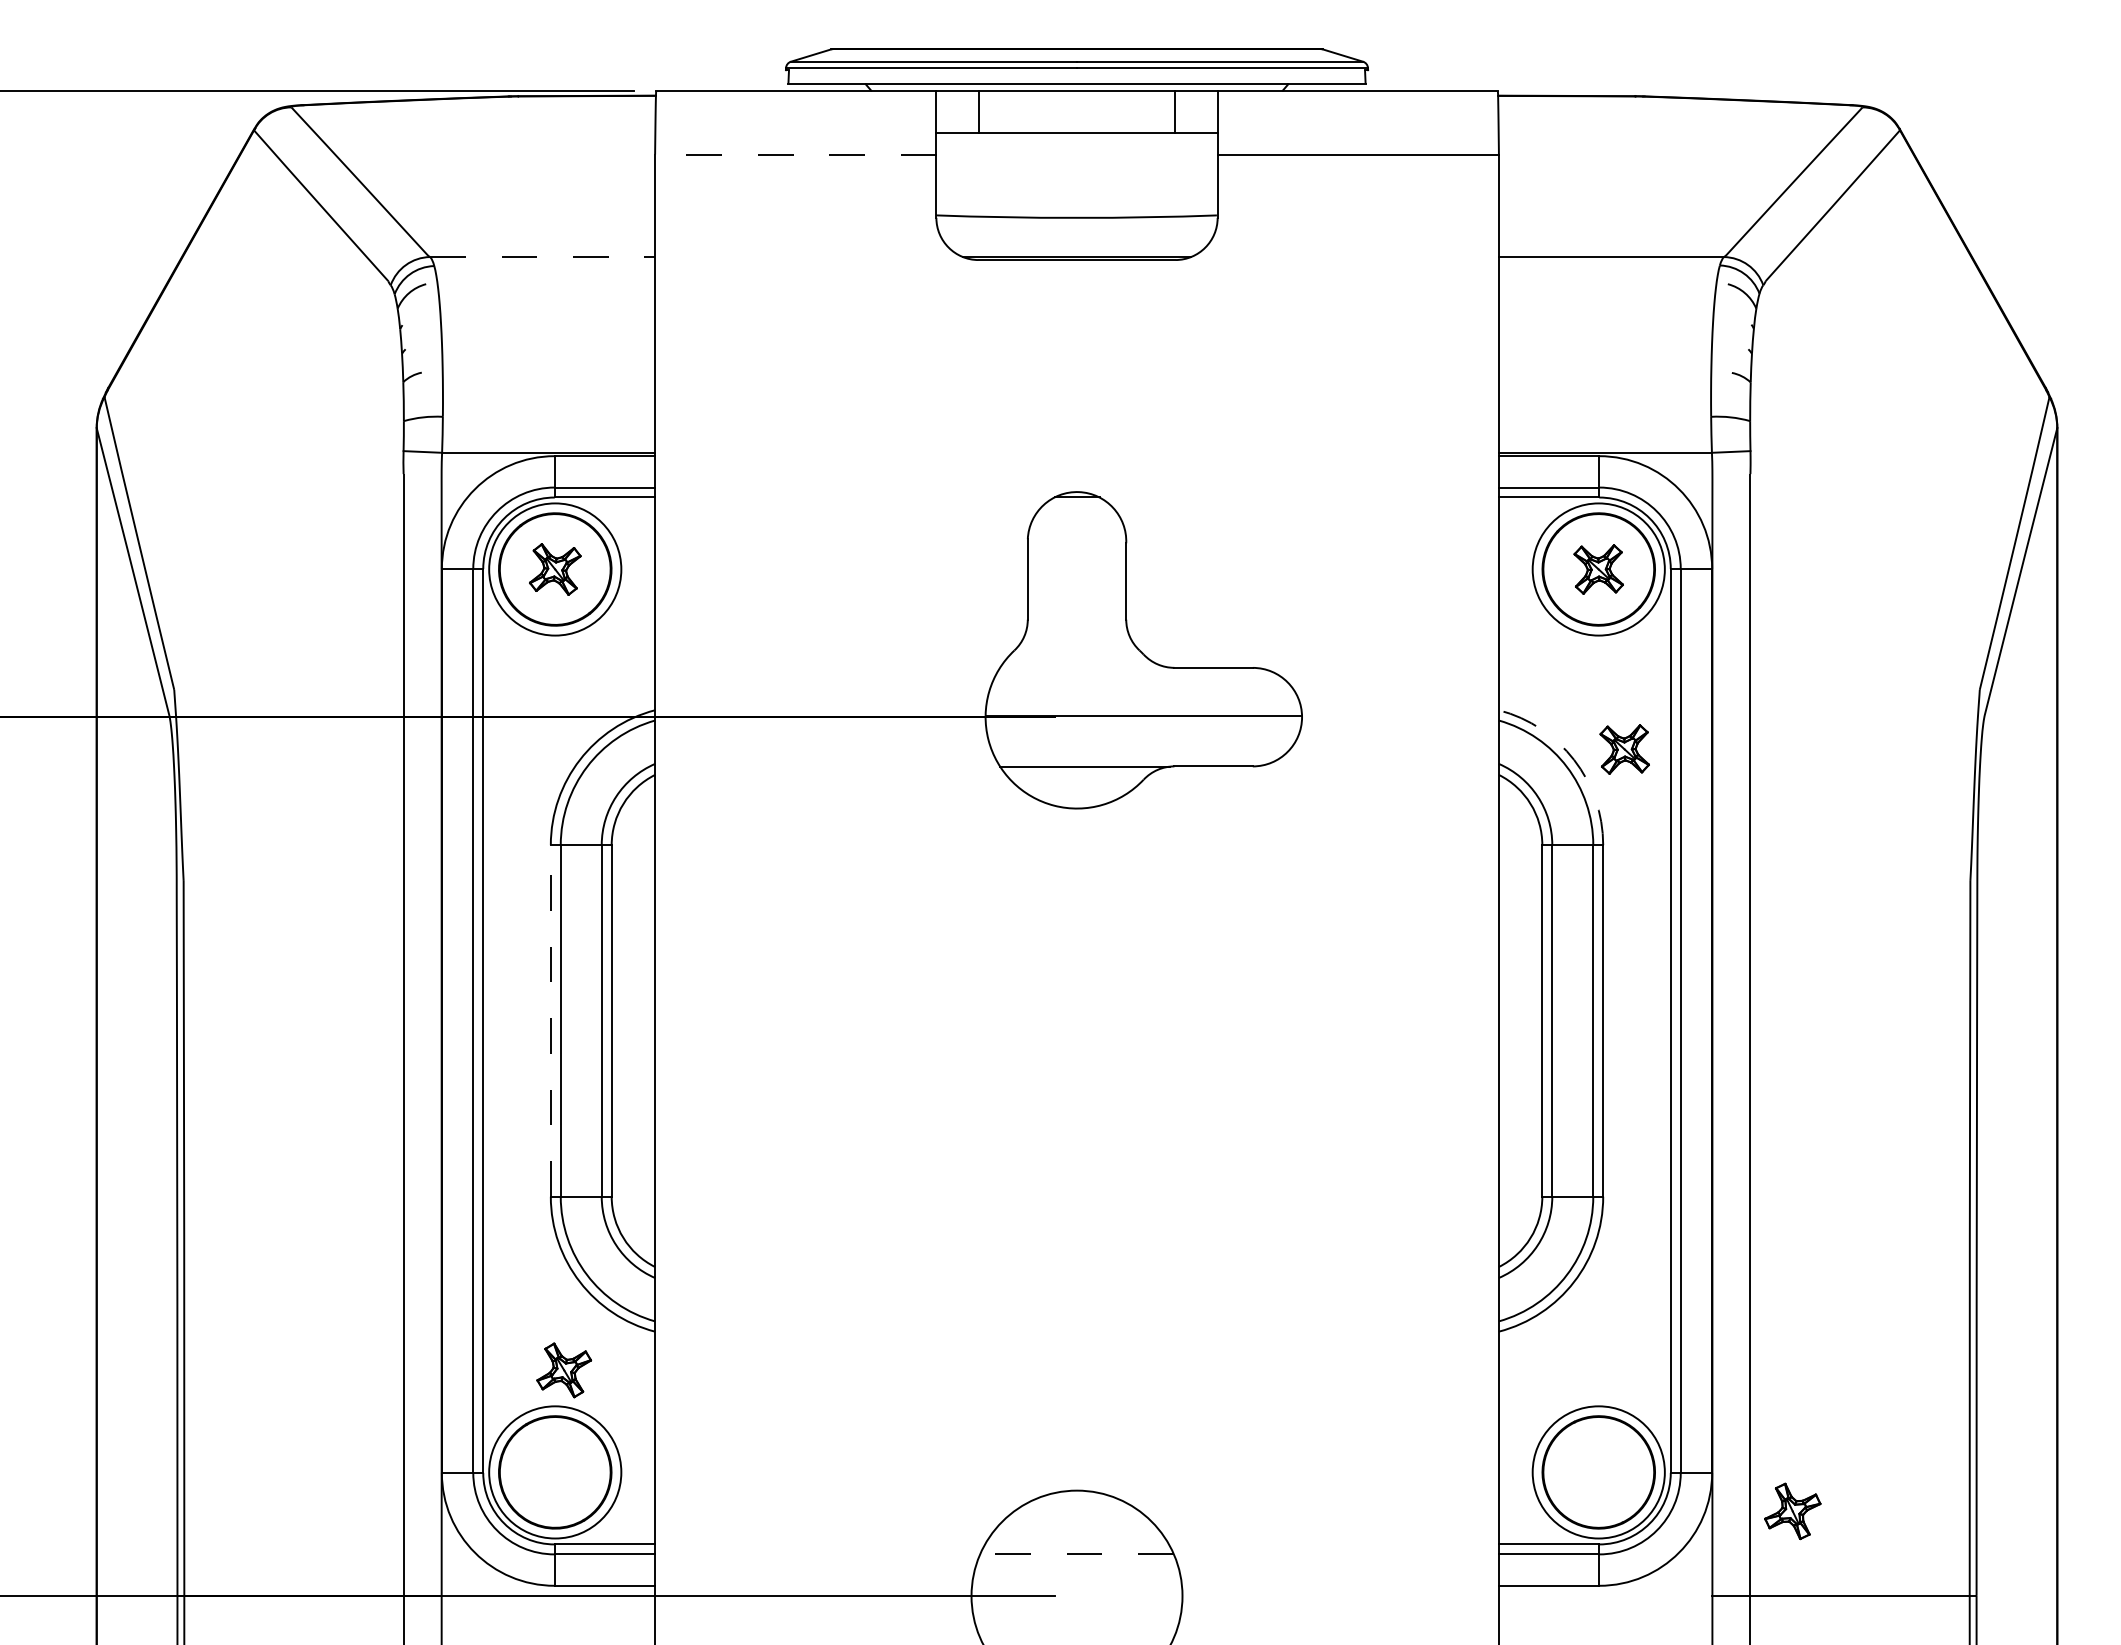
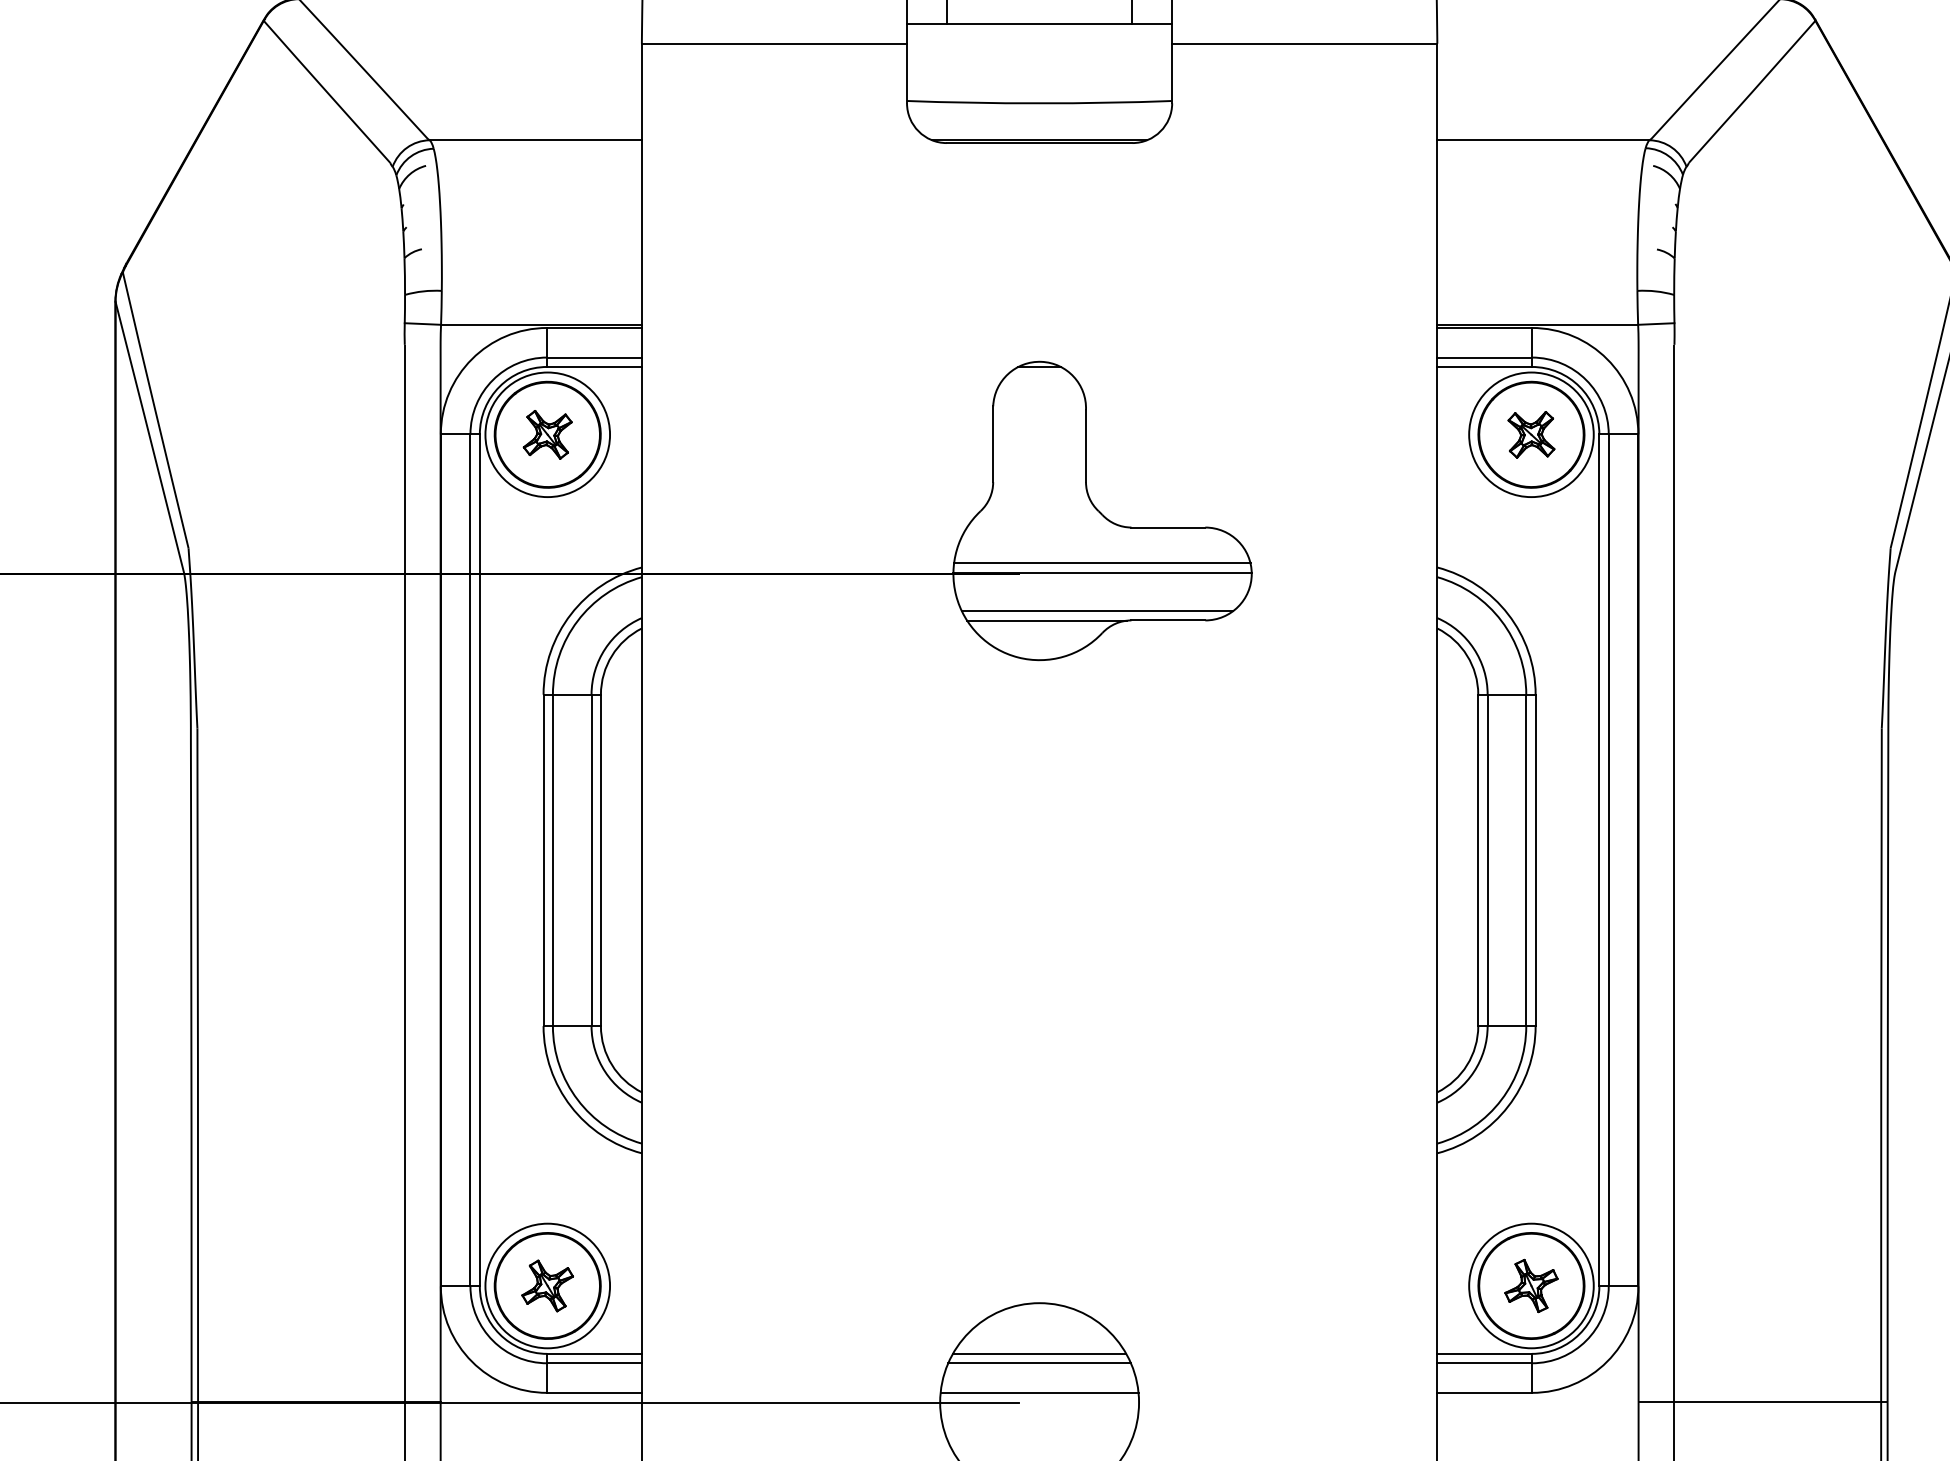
line: (795, 154) -> (774, 43), dashed -> solid
line: (542, 257) -> (535, 140), dashed -> solid
line: (1143, 705) -> (1102, 563), added
part: (1624, 749) -> (1555, 604), removed
line: (1138, 756) -> (1097, 611), added
arc: (1574, 759) -> (1508, 613), dashed -> solid
line: (550, 1020) -> (543, 859), dashed -> solid
part: (564, 1370) -> (547, 1286), moved
part: (1792, 1511) -> (1531, 1286), moved
line: (1076, 1544) -> (1039, 1353), added
line: (1077, 1554) -> (1040, 1363), dashed -> solid
line: (1077, 1585) -> (1040, 1392), added

